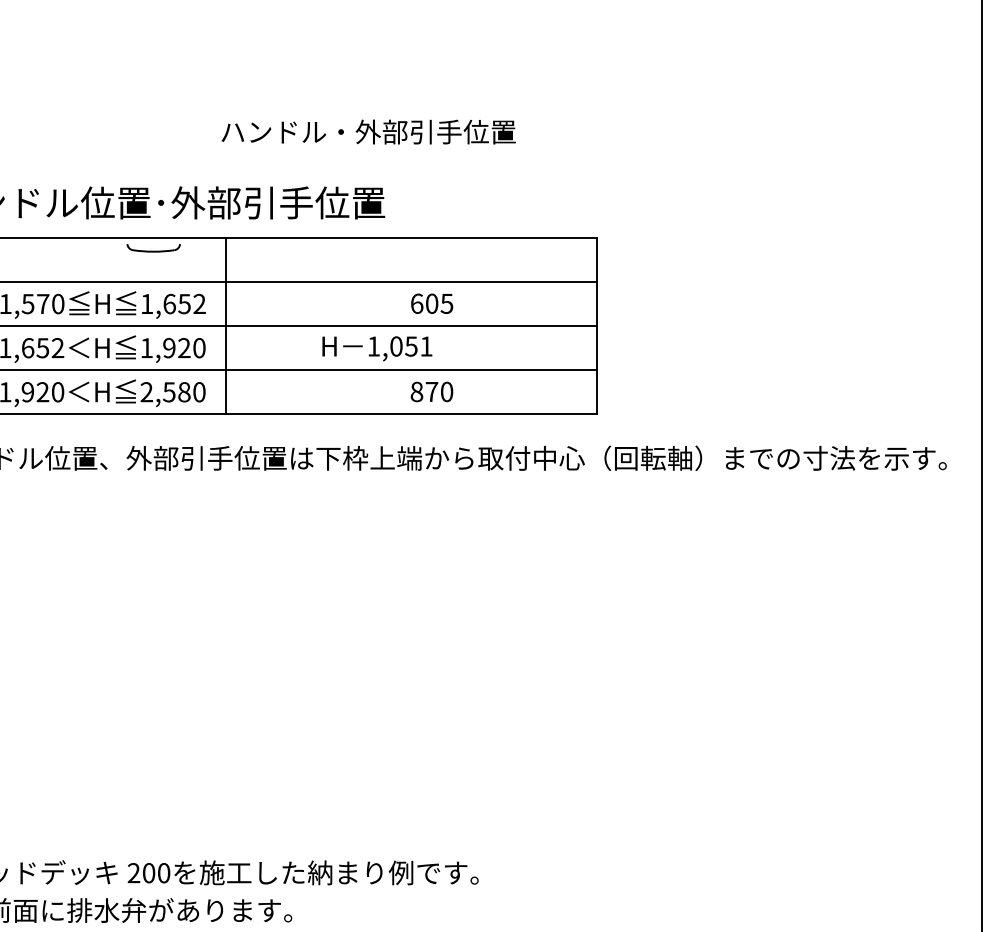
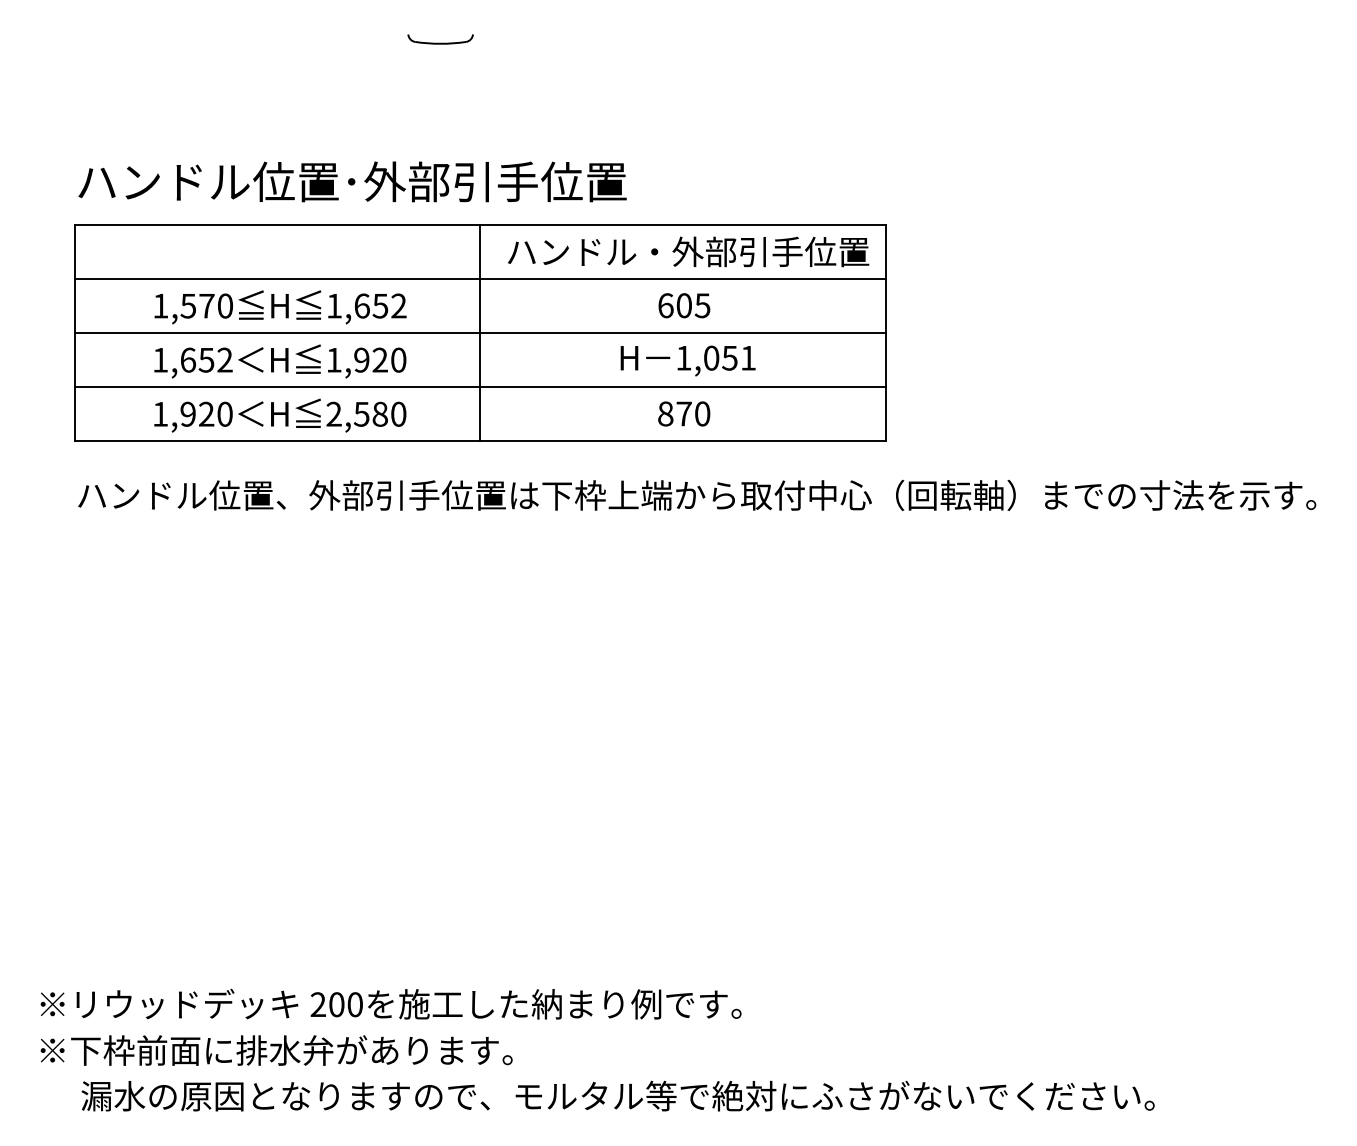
text: (368, 131) -> (688, 251), moved
part: (153, 248) -> (440, 39), moved
line: (226, 325) -> (480, 332), moved
text: (376, 348) -> (687, 360), moved

